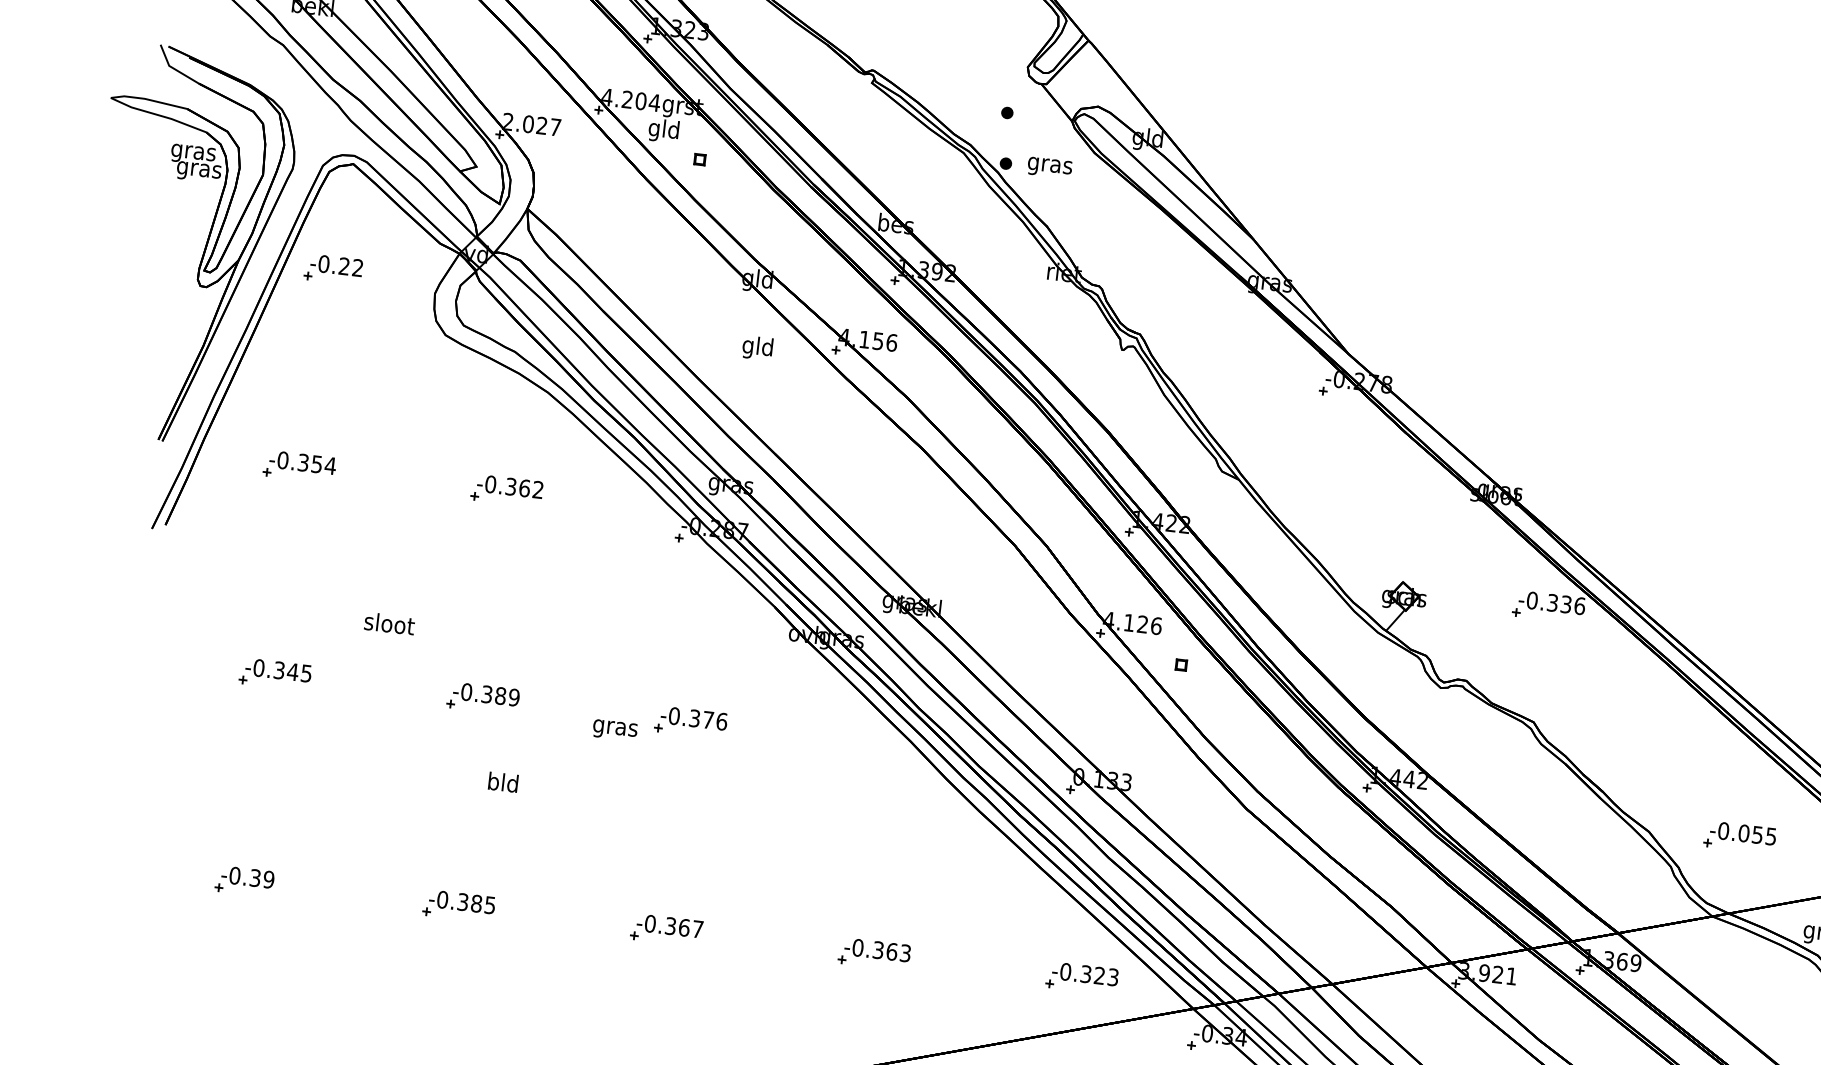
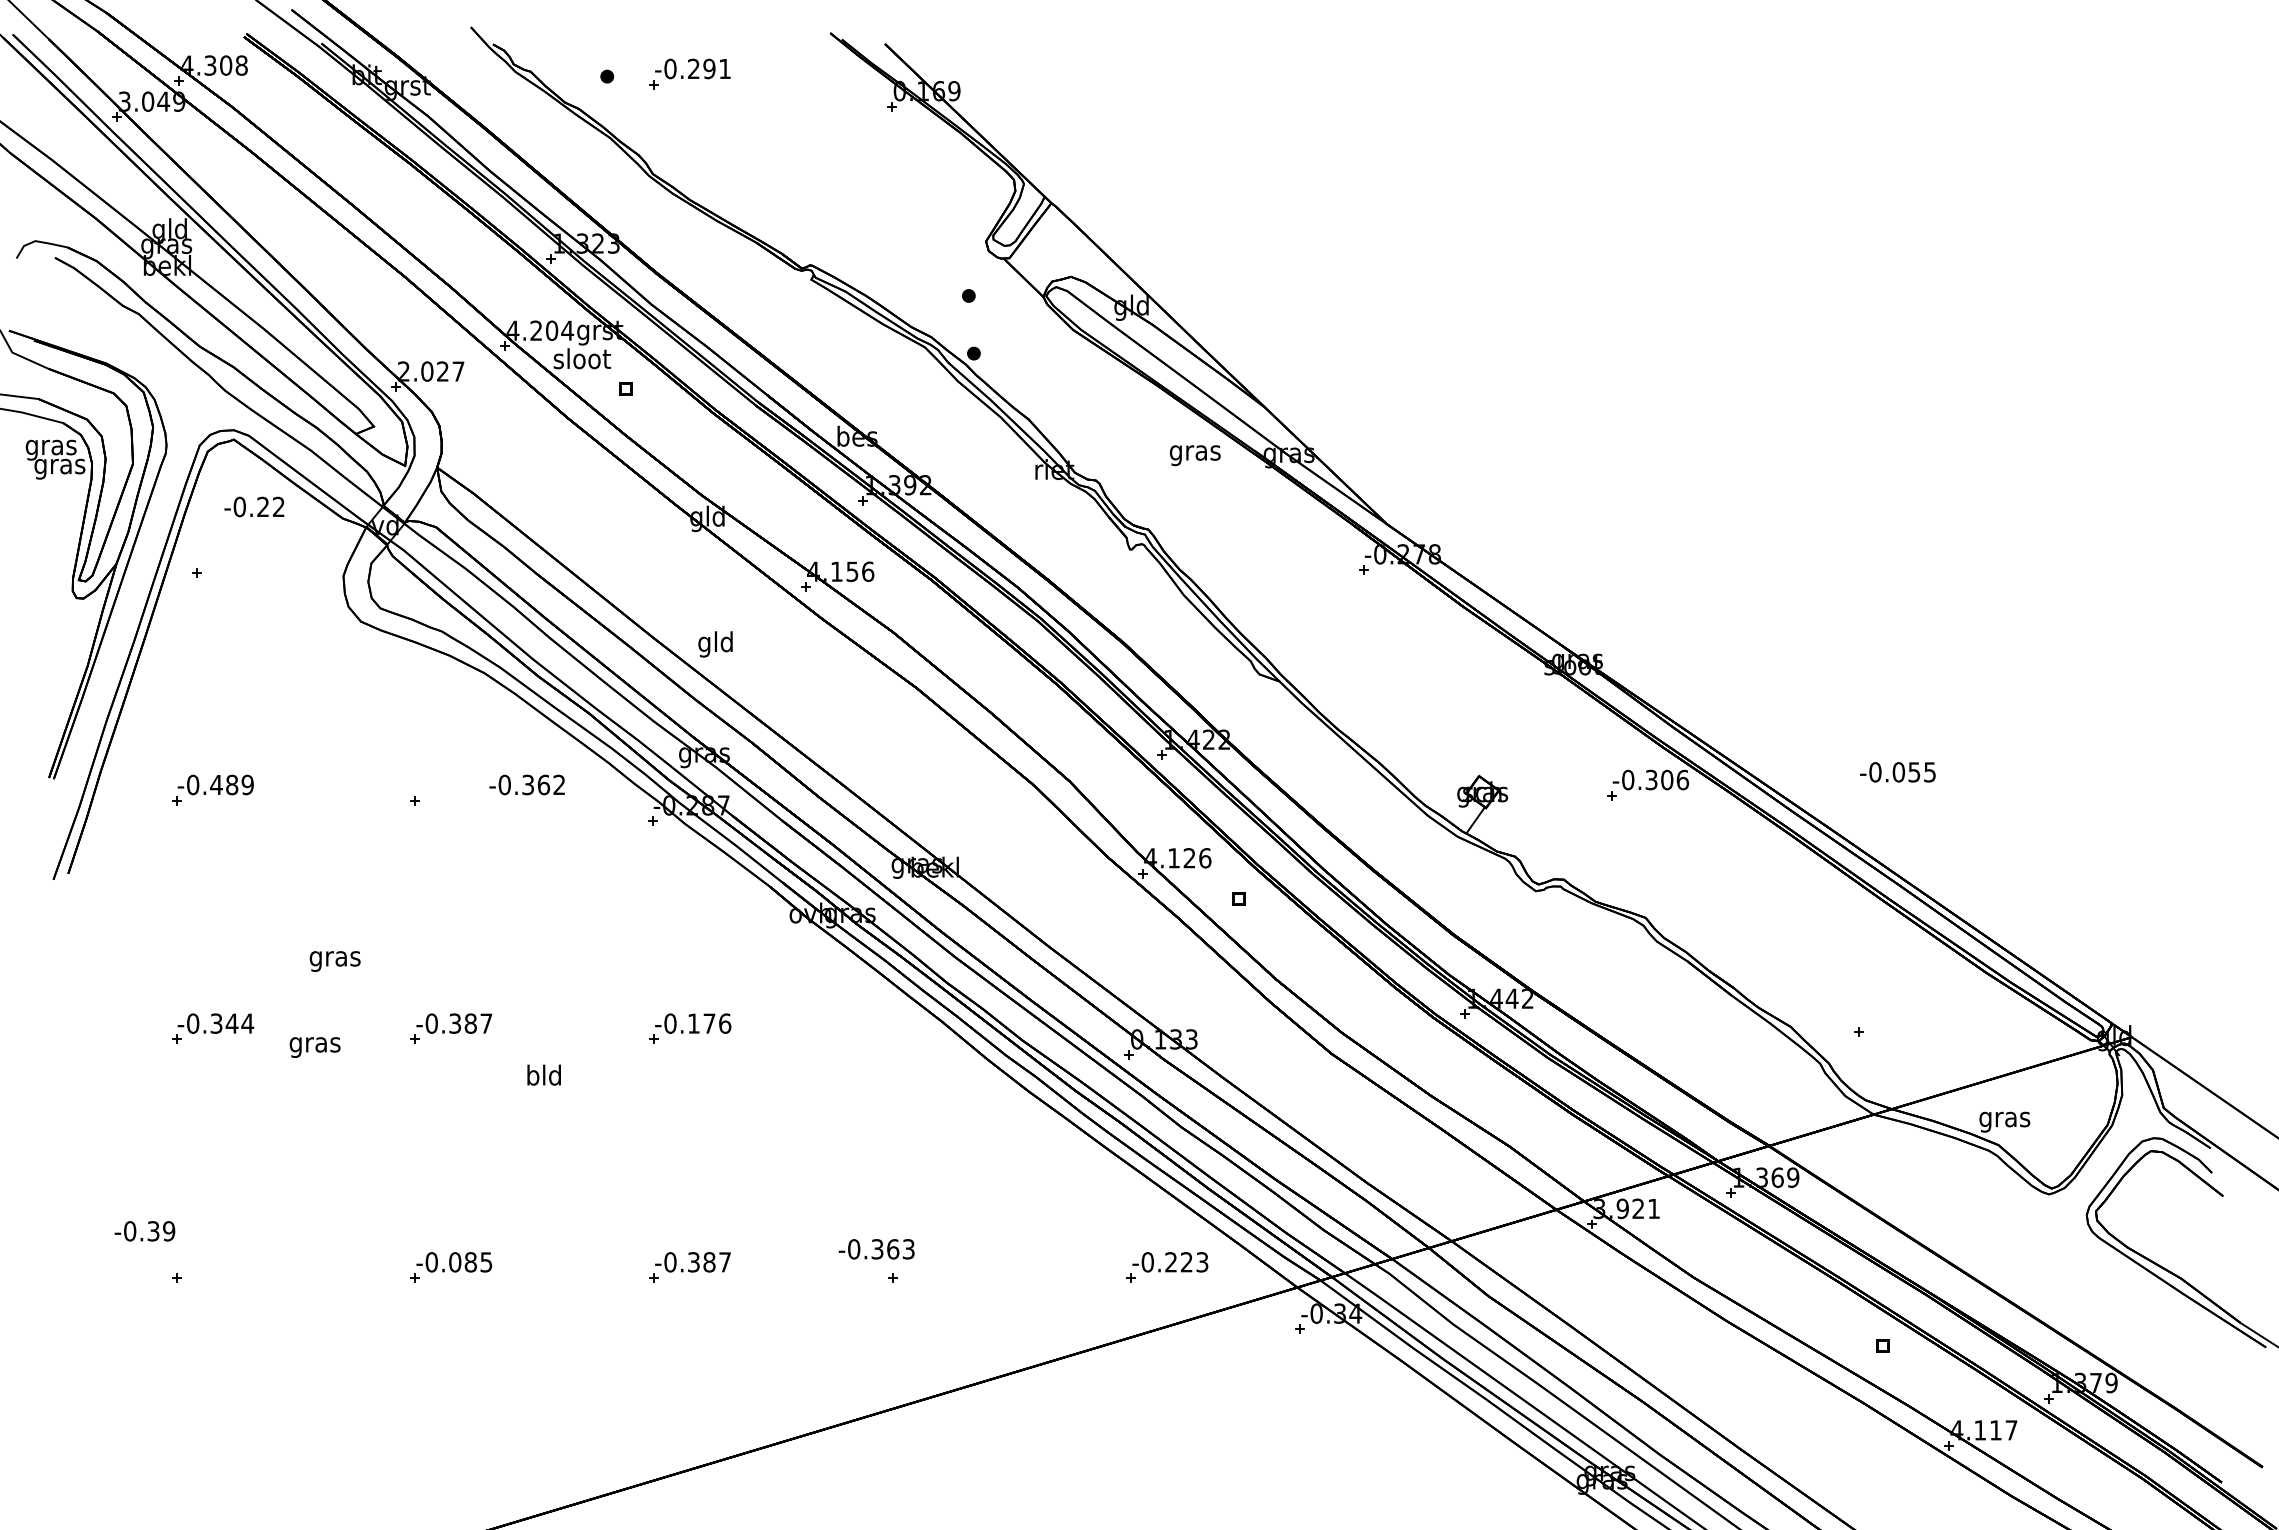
text: (663, 131) -> (581, 361), gld -> sloot
text: (1050, 167) -> (1195, 455), moved
text: (336, 265) -> (254, 506), moved
text: (757, 348) -> (715, 644), moved
text: (317, 463) -> (232, 784), -0.354 -> -0.489
text: (509, 486) -> (526, 784), moved
text: (1566, 604) -> (1667, 779), -0.336 -> -0.306
text: (389, 625) -> (335, 958), sloot -> gras
text: (306, 673) -> (247, 1023), -0.345 -> -0.344
text: (514, 697) -> (486, 1023), -0.389 -> -0.387
text: (694, 718) -> (693, 1023), -0.376 -> -0.176
text: (614, 730) -> (314, 1047), moved
text: (502, 781) -> (543, 1074), moved
text: (1742, 833) -> (1897, 772), moved
text: (247, 877) -> (144, 1231), moved
text: (463, 902) -> (455, 1262), -0.385 -> -0.085
text: (684, 927) -> (709, 1262), -0.367 -> -0.387
text: (877, 950) -> (876, 1249), moved
text: (1086, 974) -> (1171, 1262), -0.323 -> -0.223

